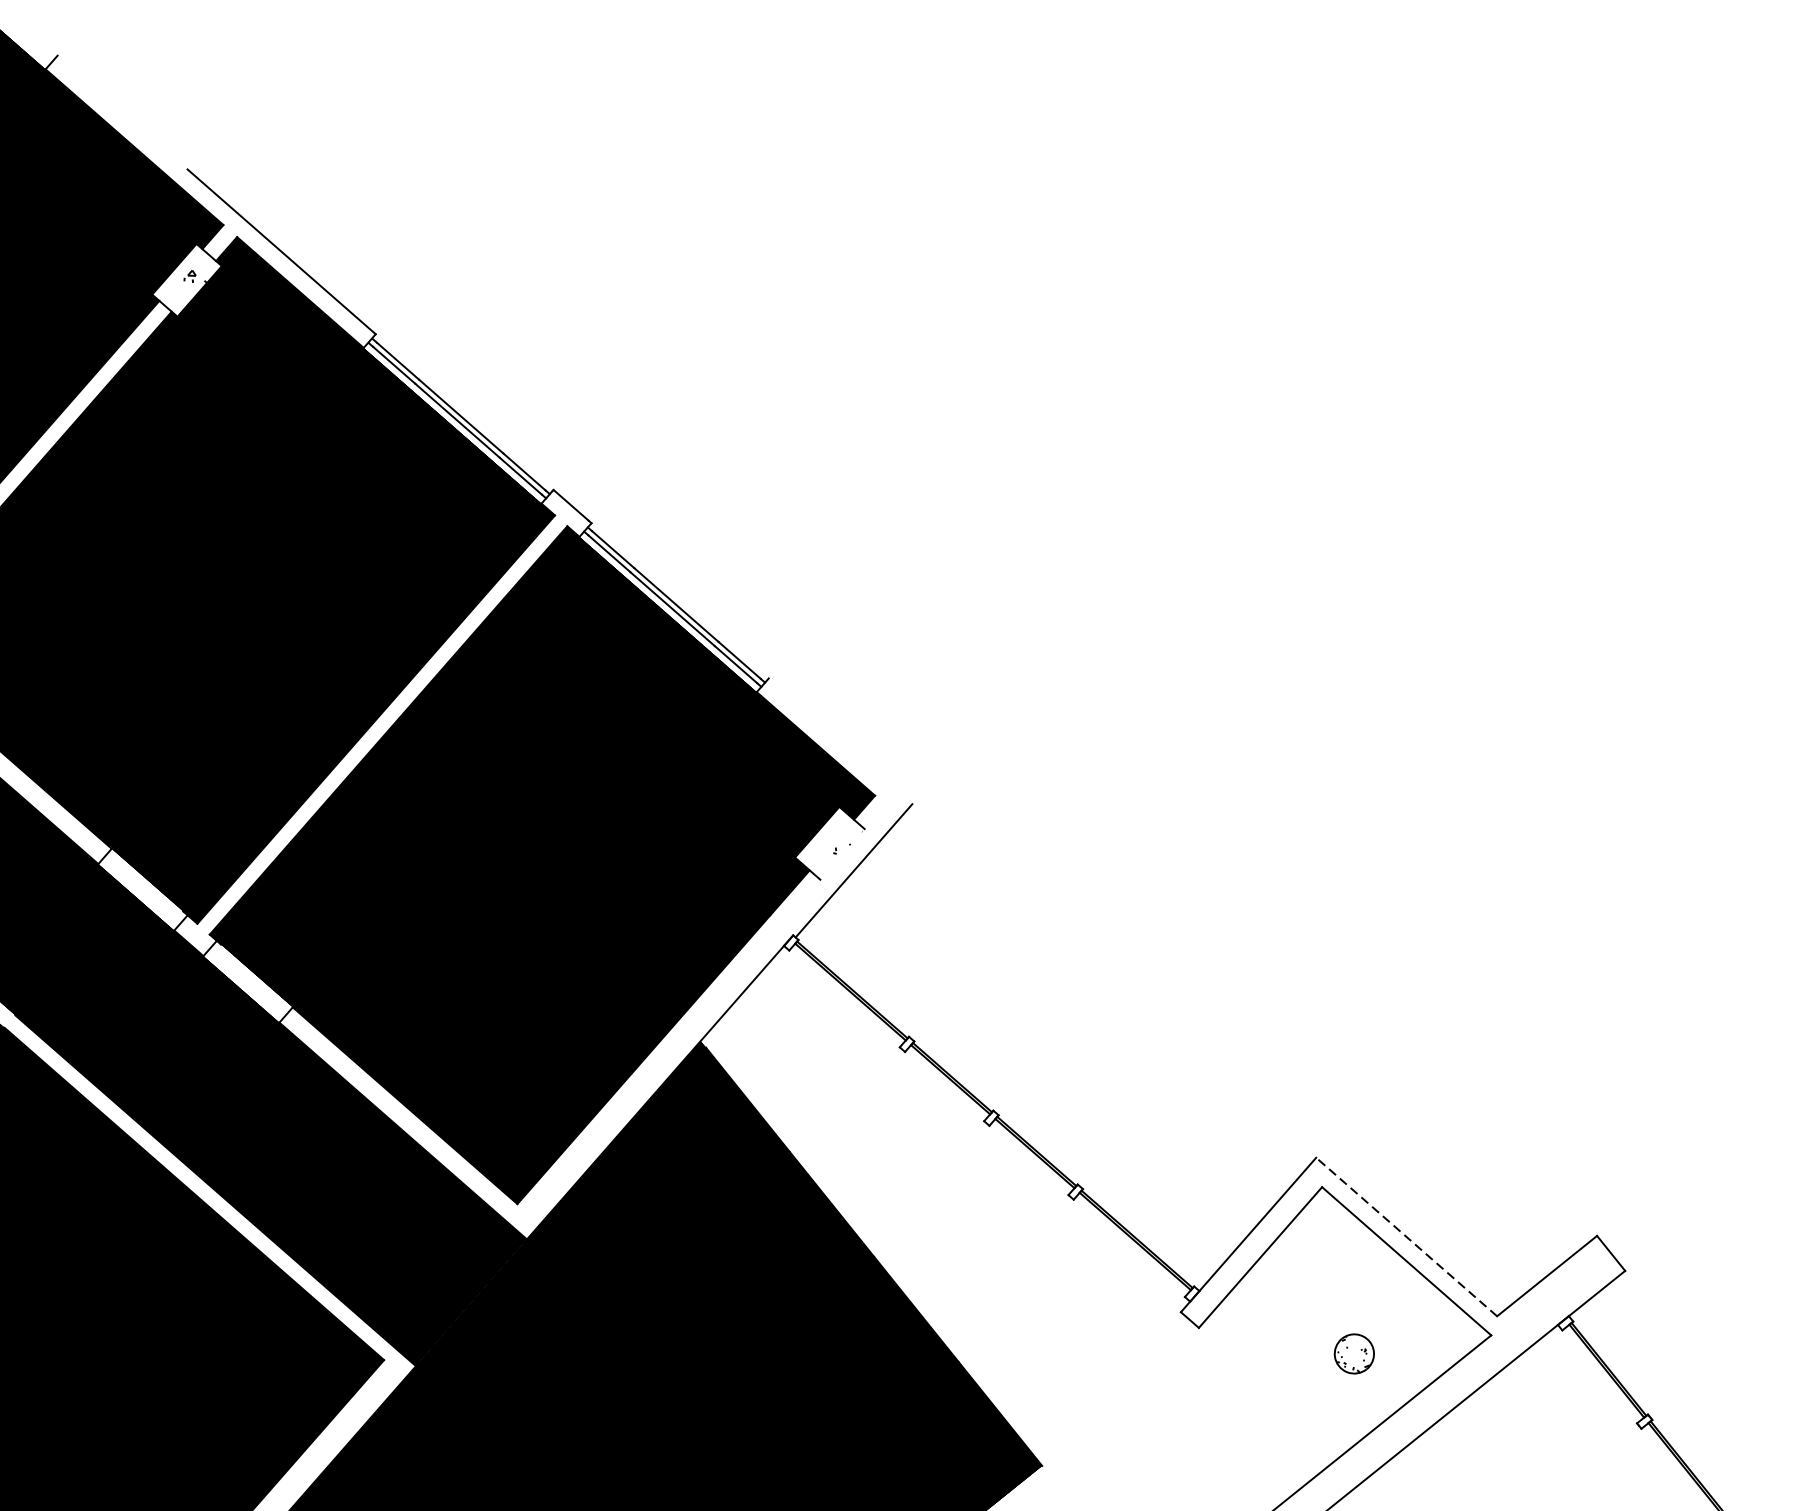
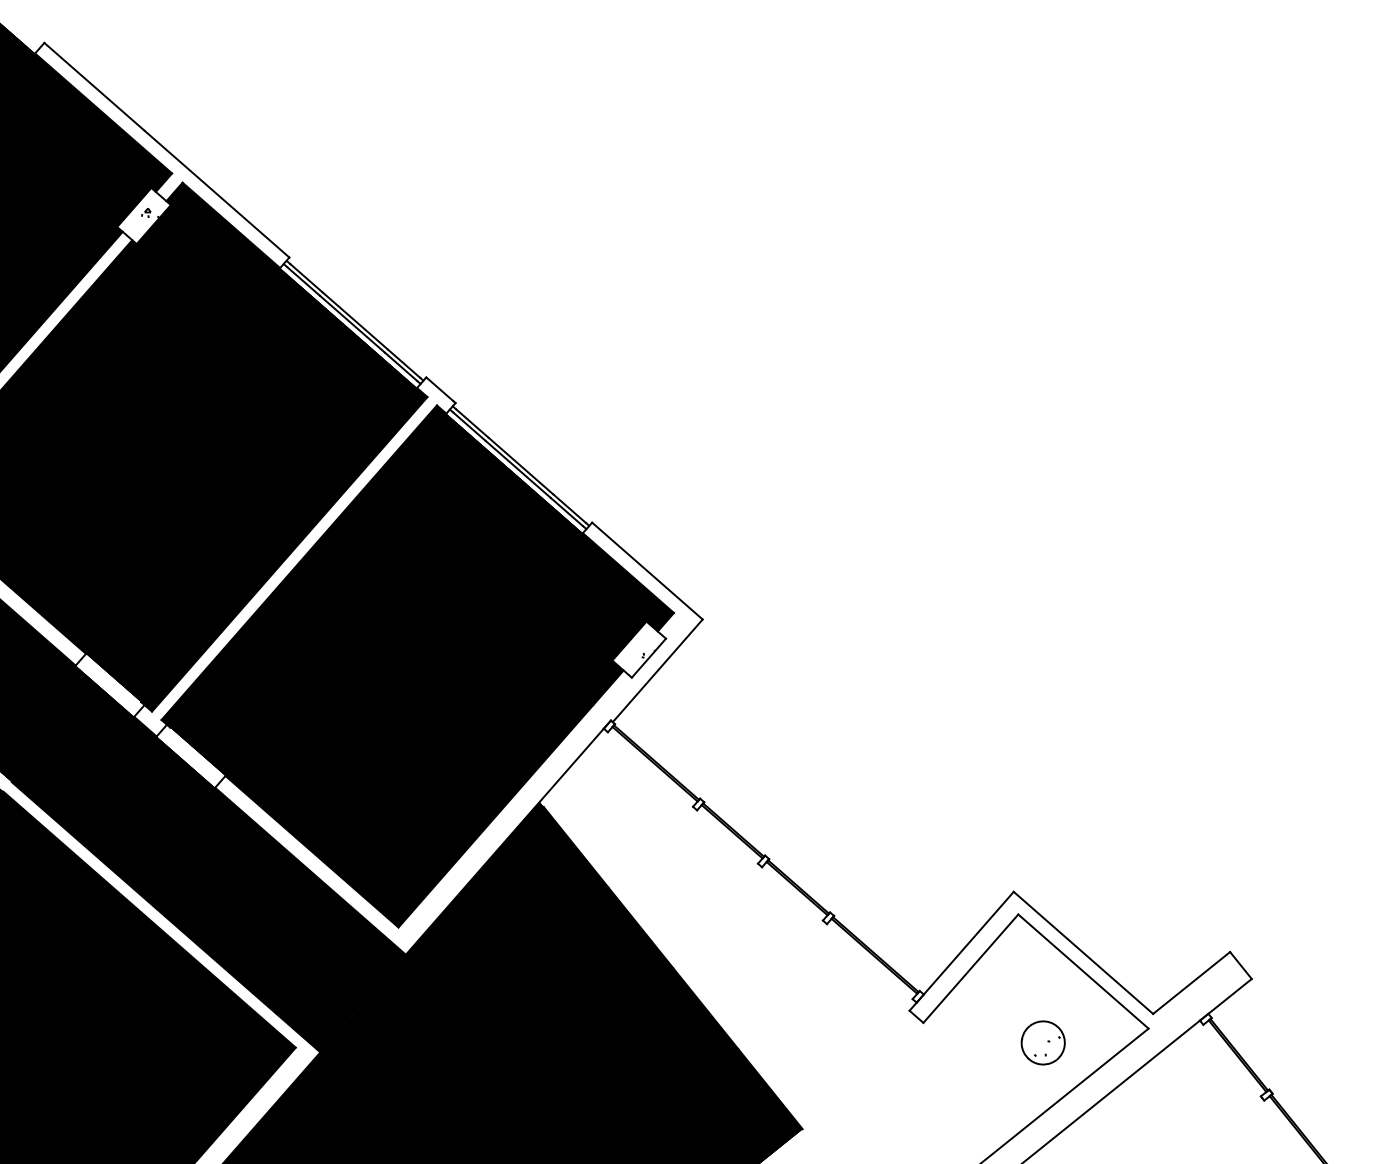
line: (122, 112) -> (94, 86), added
line: (840, 740) -> (647, 570), added
line: (841, 853) -> (648, 657), added
line: (1406, 1236) -> (1083, 952), dashed -> solid
part: (1353, 1353) -> (1042, 1042), size x1.43

